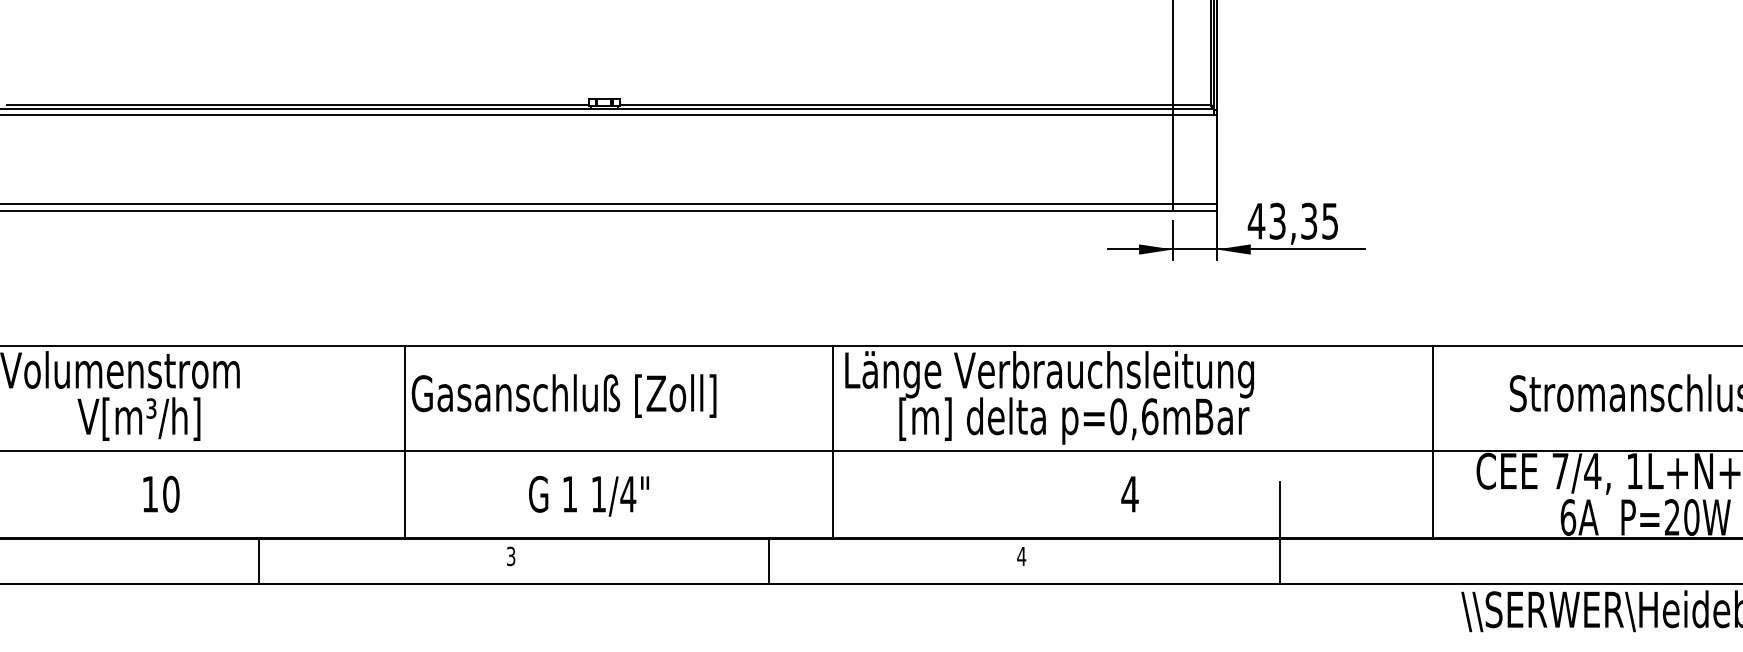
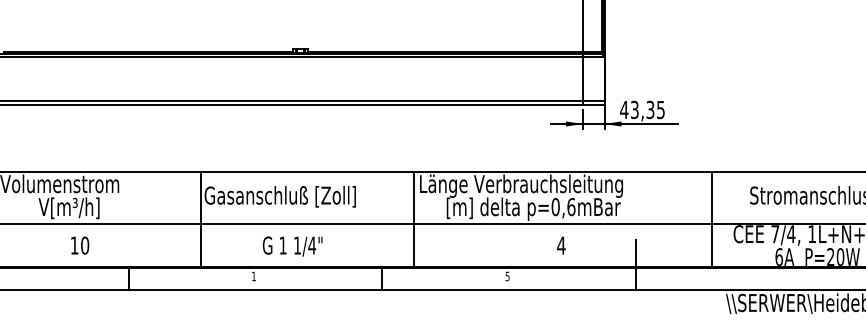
text: (510, 556) -> (253, 276), 3 -> 1
text: (1021, 556) -> (507, 276), 4 -> 5

